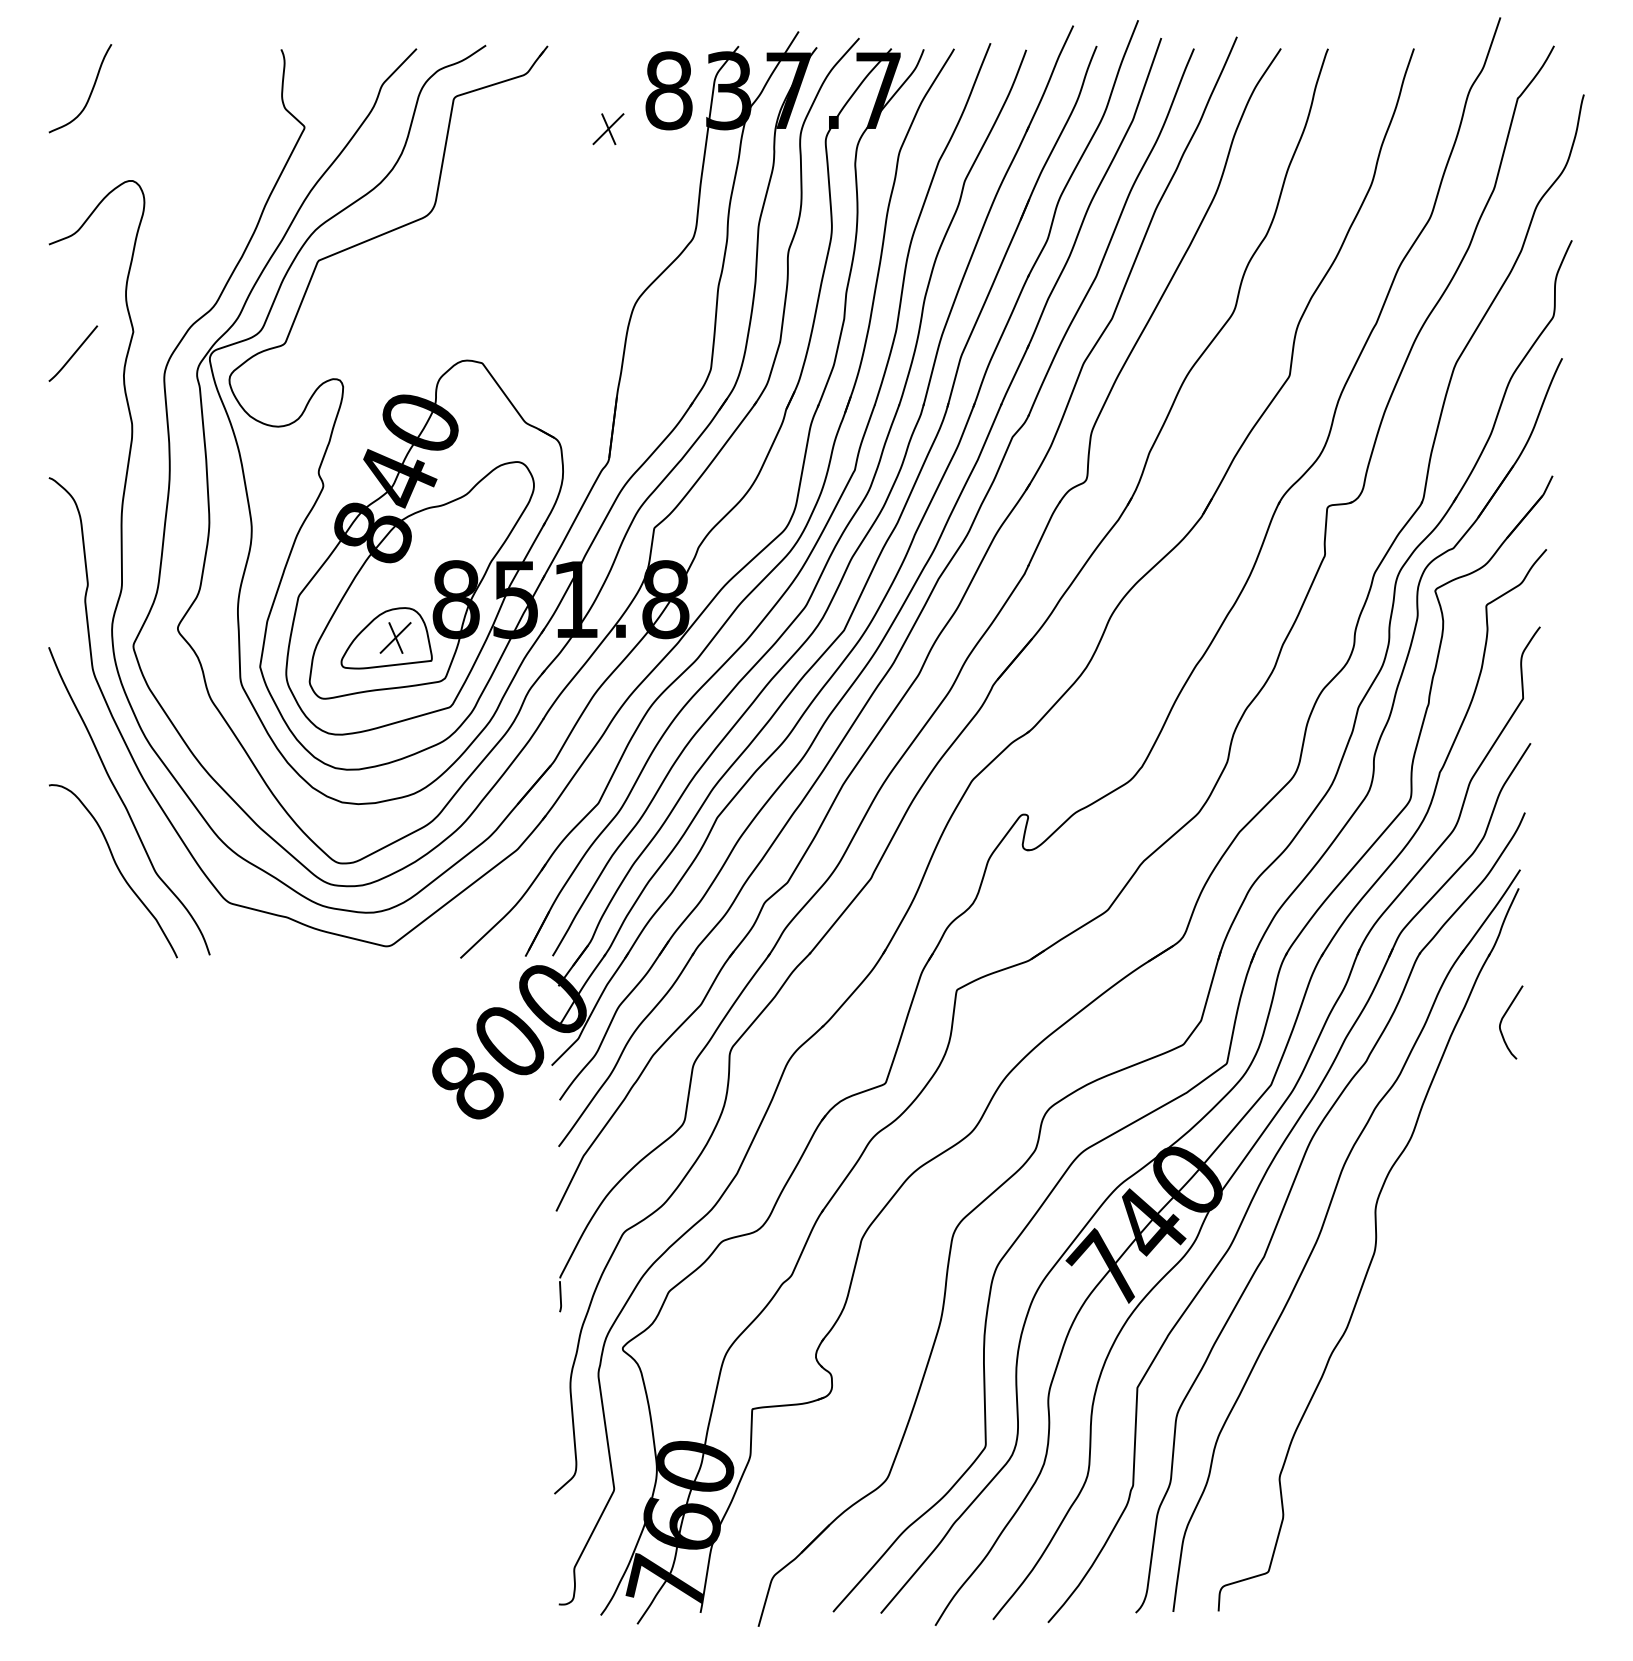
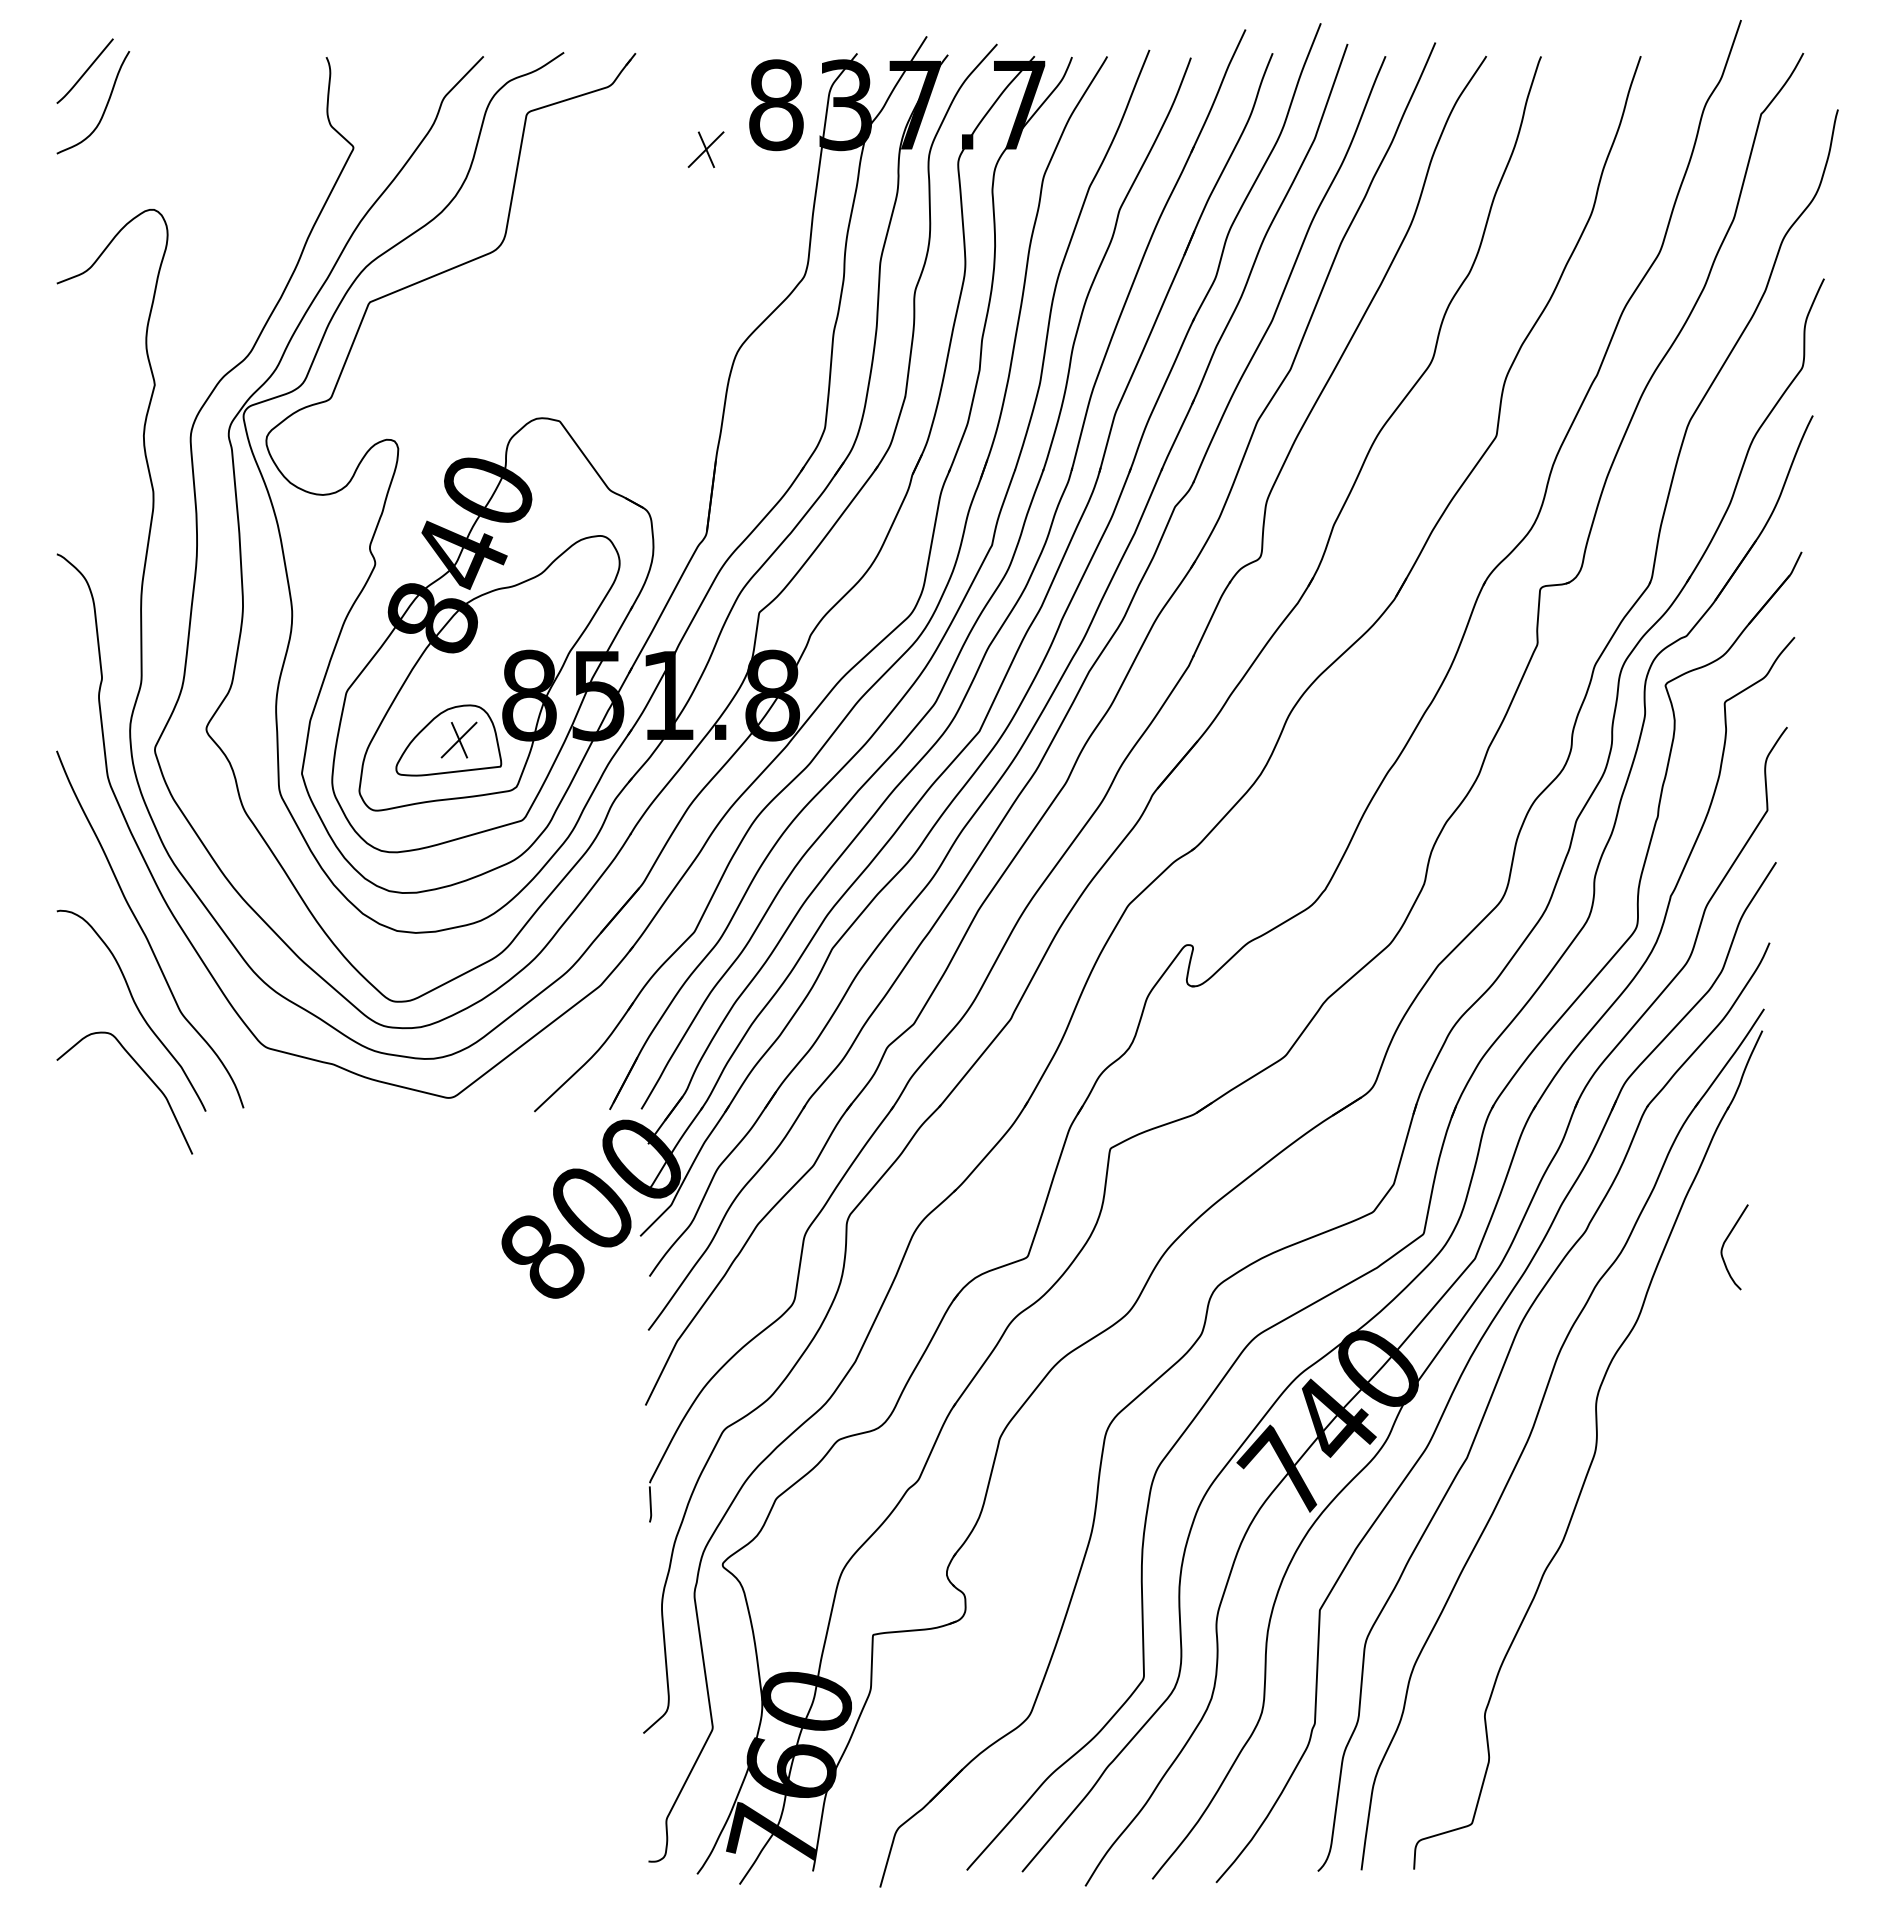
curve: (73, 353) -> (85, 70), moved
curve: (123, 924) -> (143, 1072), added
curve: (1504, 1017) -> (1726, 1241), moved

